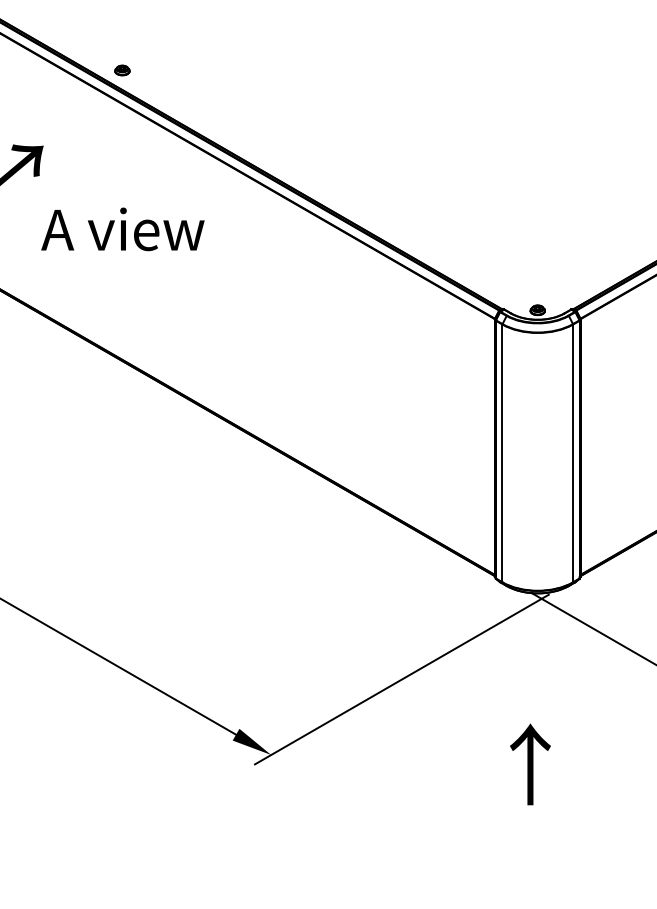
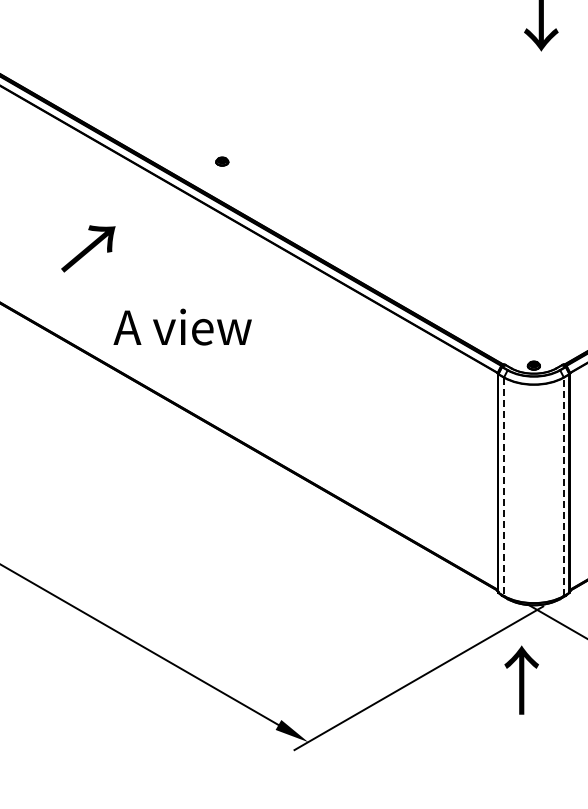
part: (122, 70) -> (222, 161), moved
text: (122, 228) -> (182, 326), moved
line: (572, 453) -> (563, 486), solid -> dashed
line: (503, 454) -> (504, 487), solid -> dashed
text: (530, 763) -> (521, 679), moved

